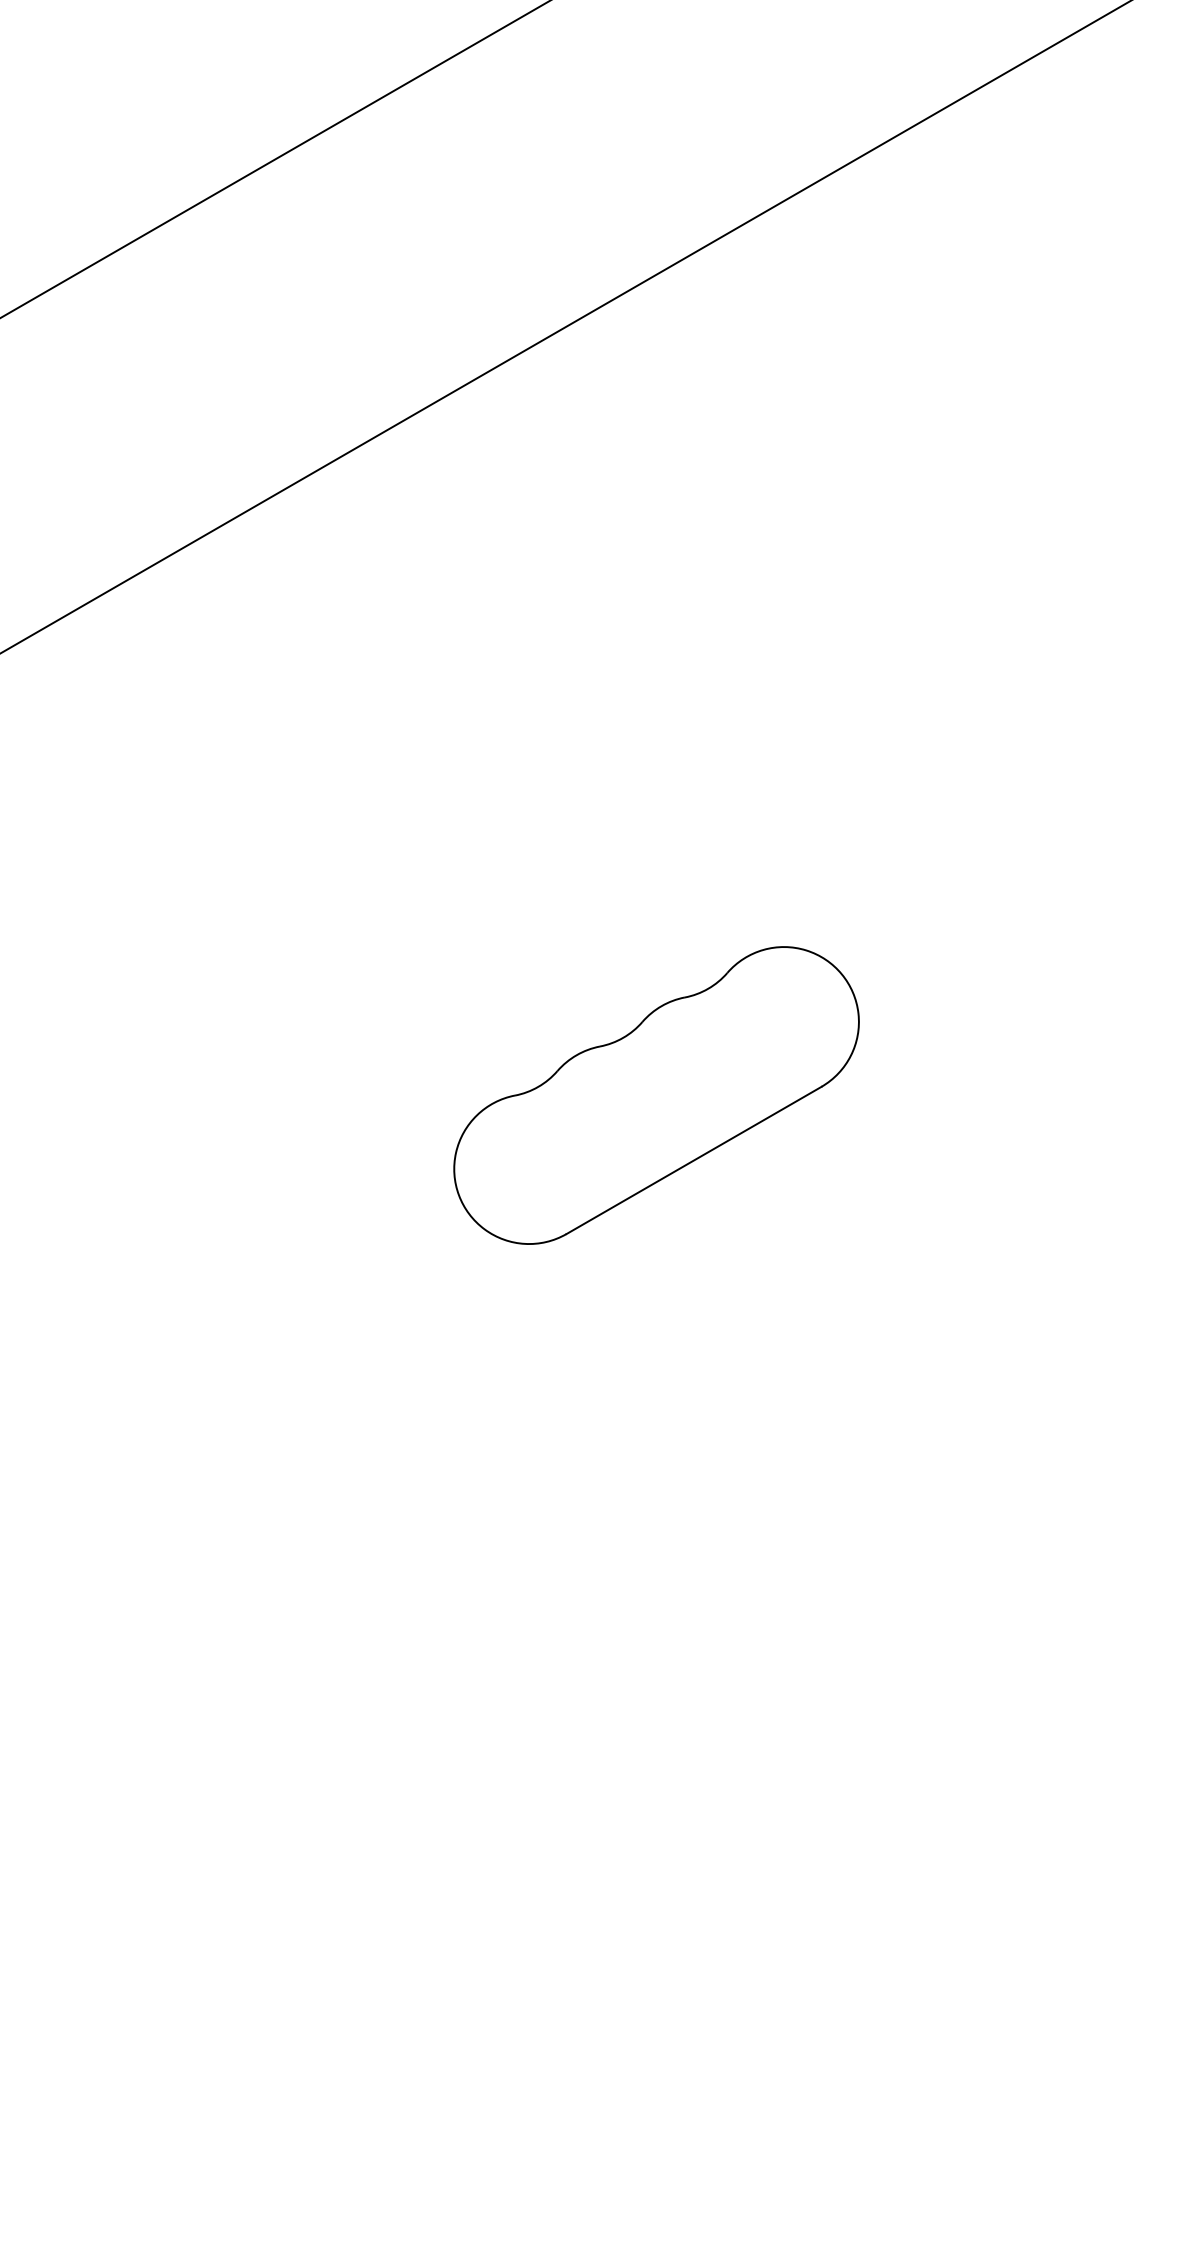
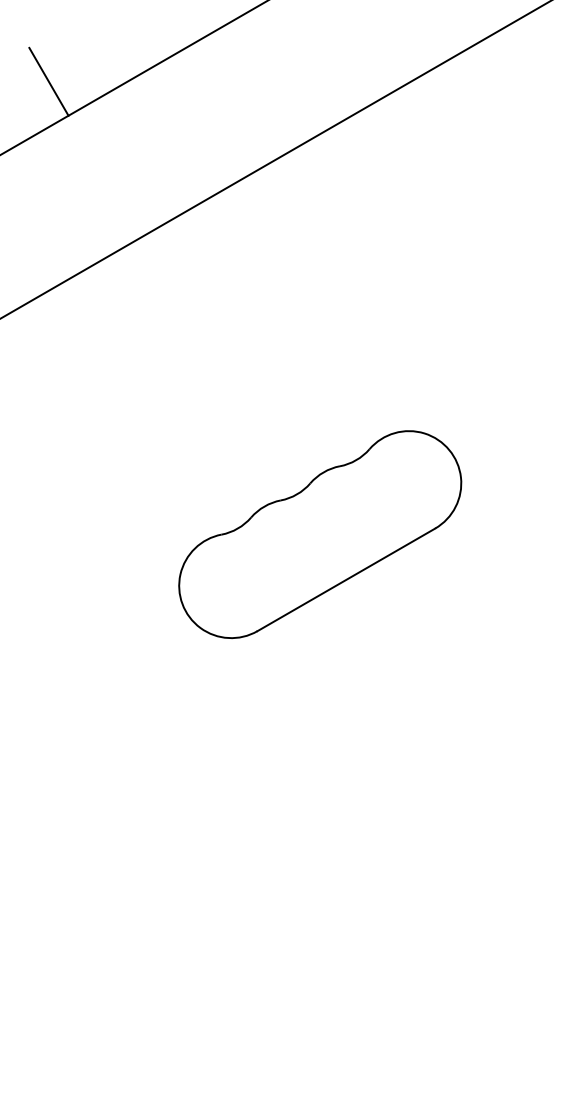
line: (99, 166) -> (48, 81), added
part: (656, 1095) -> (320, 534), size x1.43

